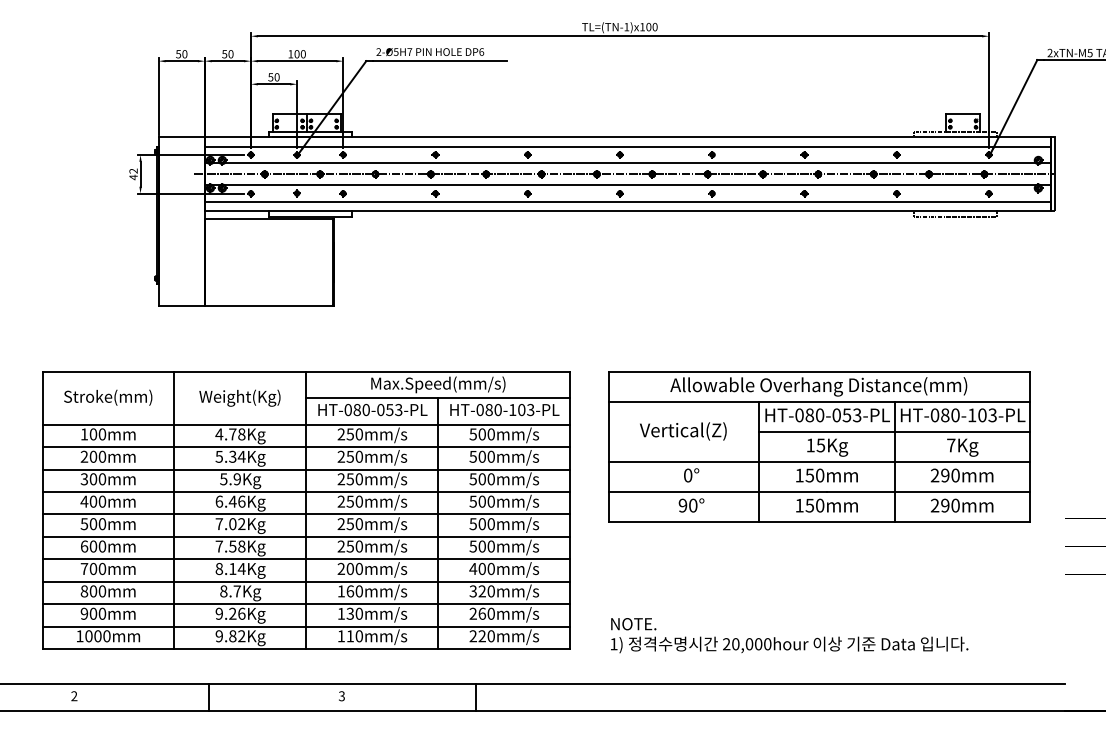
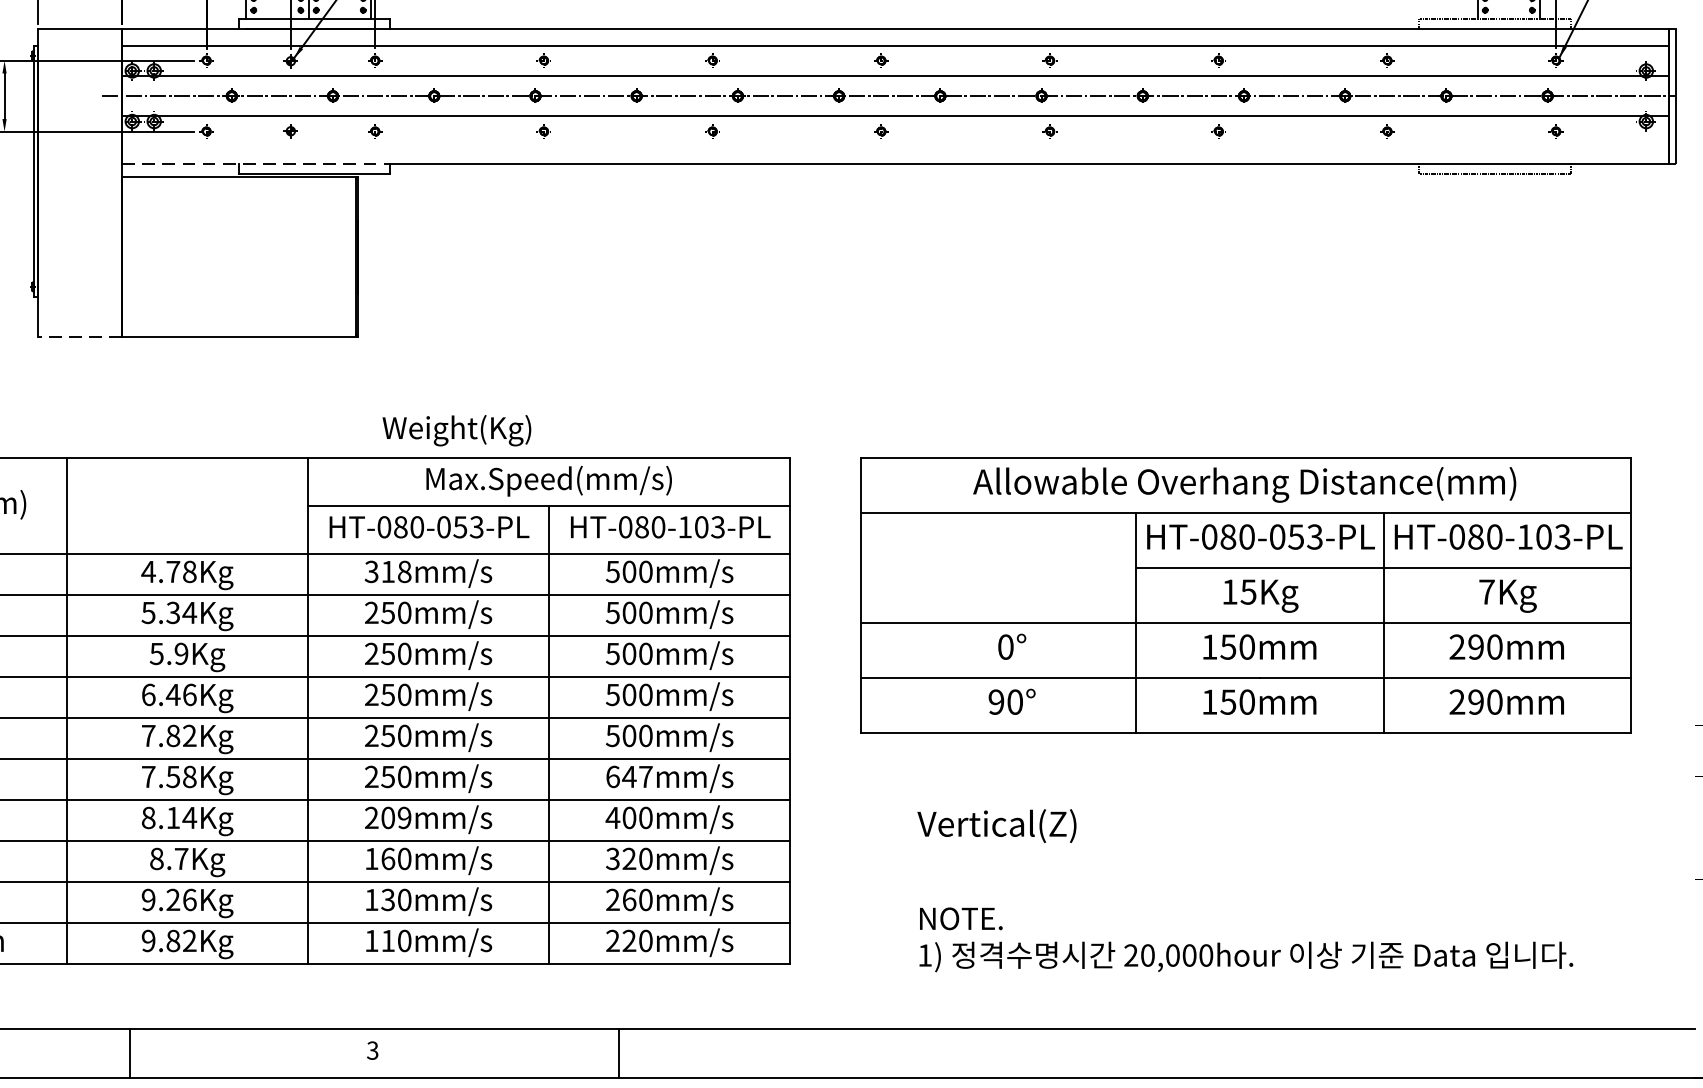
line: (627, 201) -> (894, 145), removed
line: (278, 211) -> (256, 164), solid -> dashed
line: (181, 306) -> (79, 337), solid -> dashed
text: (239, 397) -> (456, 429), moved
text: (683, 431) -> (997, 826), moved
text: (350, 434) -> (388, 572), 250mm/s -> 318mm/s
text: (232, 523) -> (172, 734), 7.02Kg -> 7.82Kg
text: (481, 546) -> (628, 776), 500mm/s -> 647mm/s
text: (358, 568) -> (403, 817), 200mm/s -> 209mm/s
text: (789, 635) -> (1246, 939), moved

